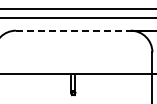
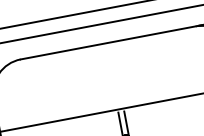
line: (73, 30) -> (108, 42), dashed -> solid

